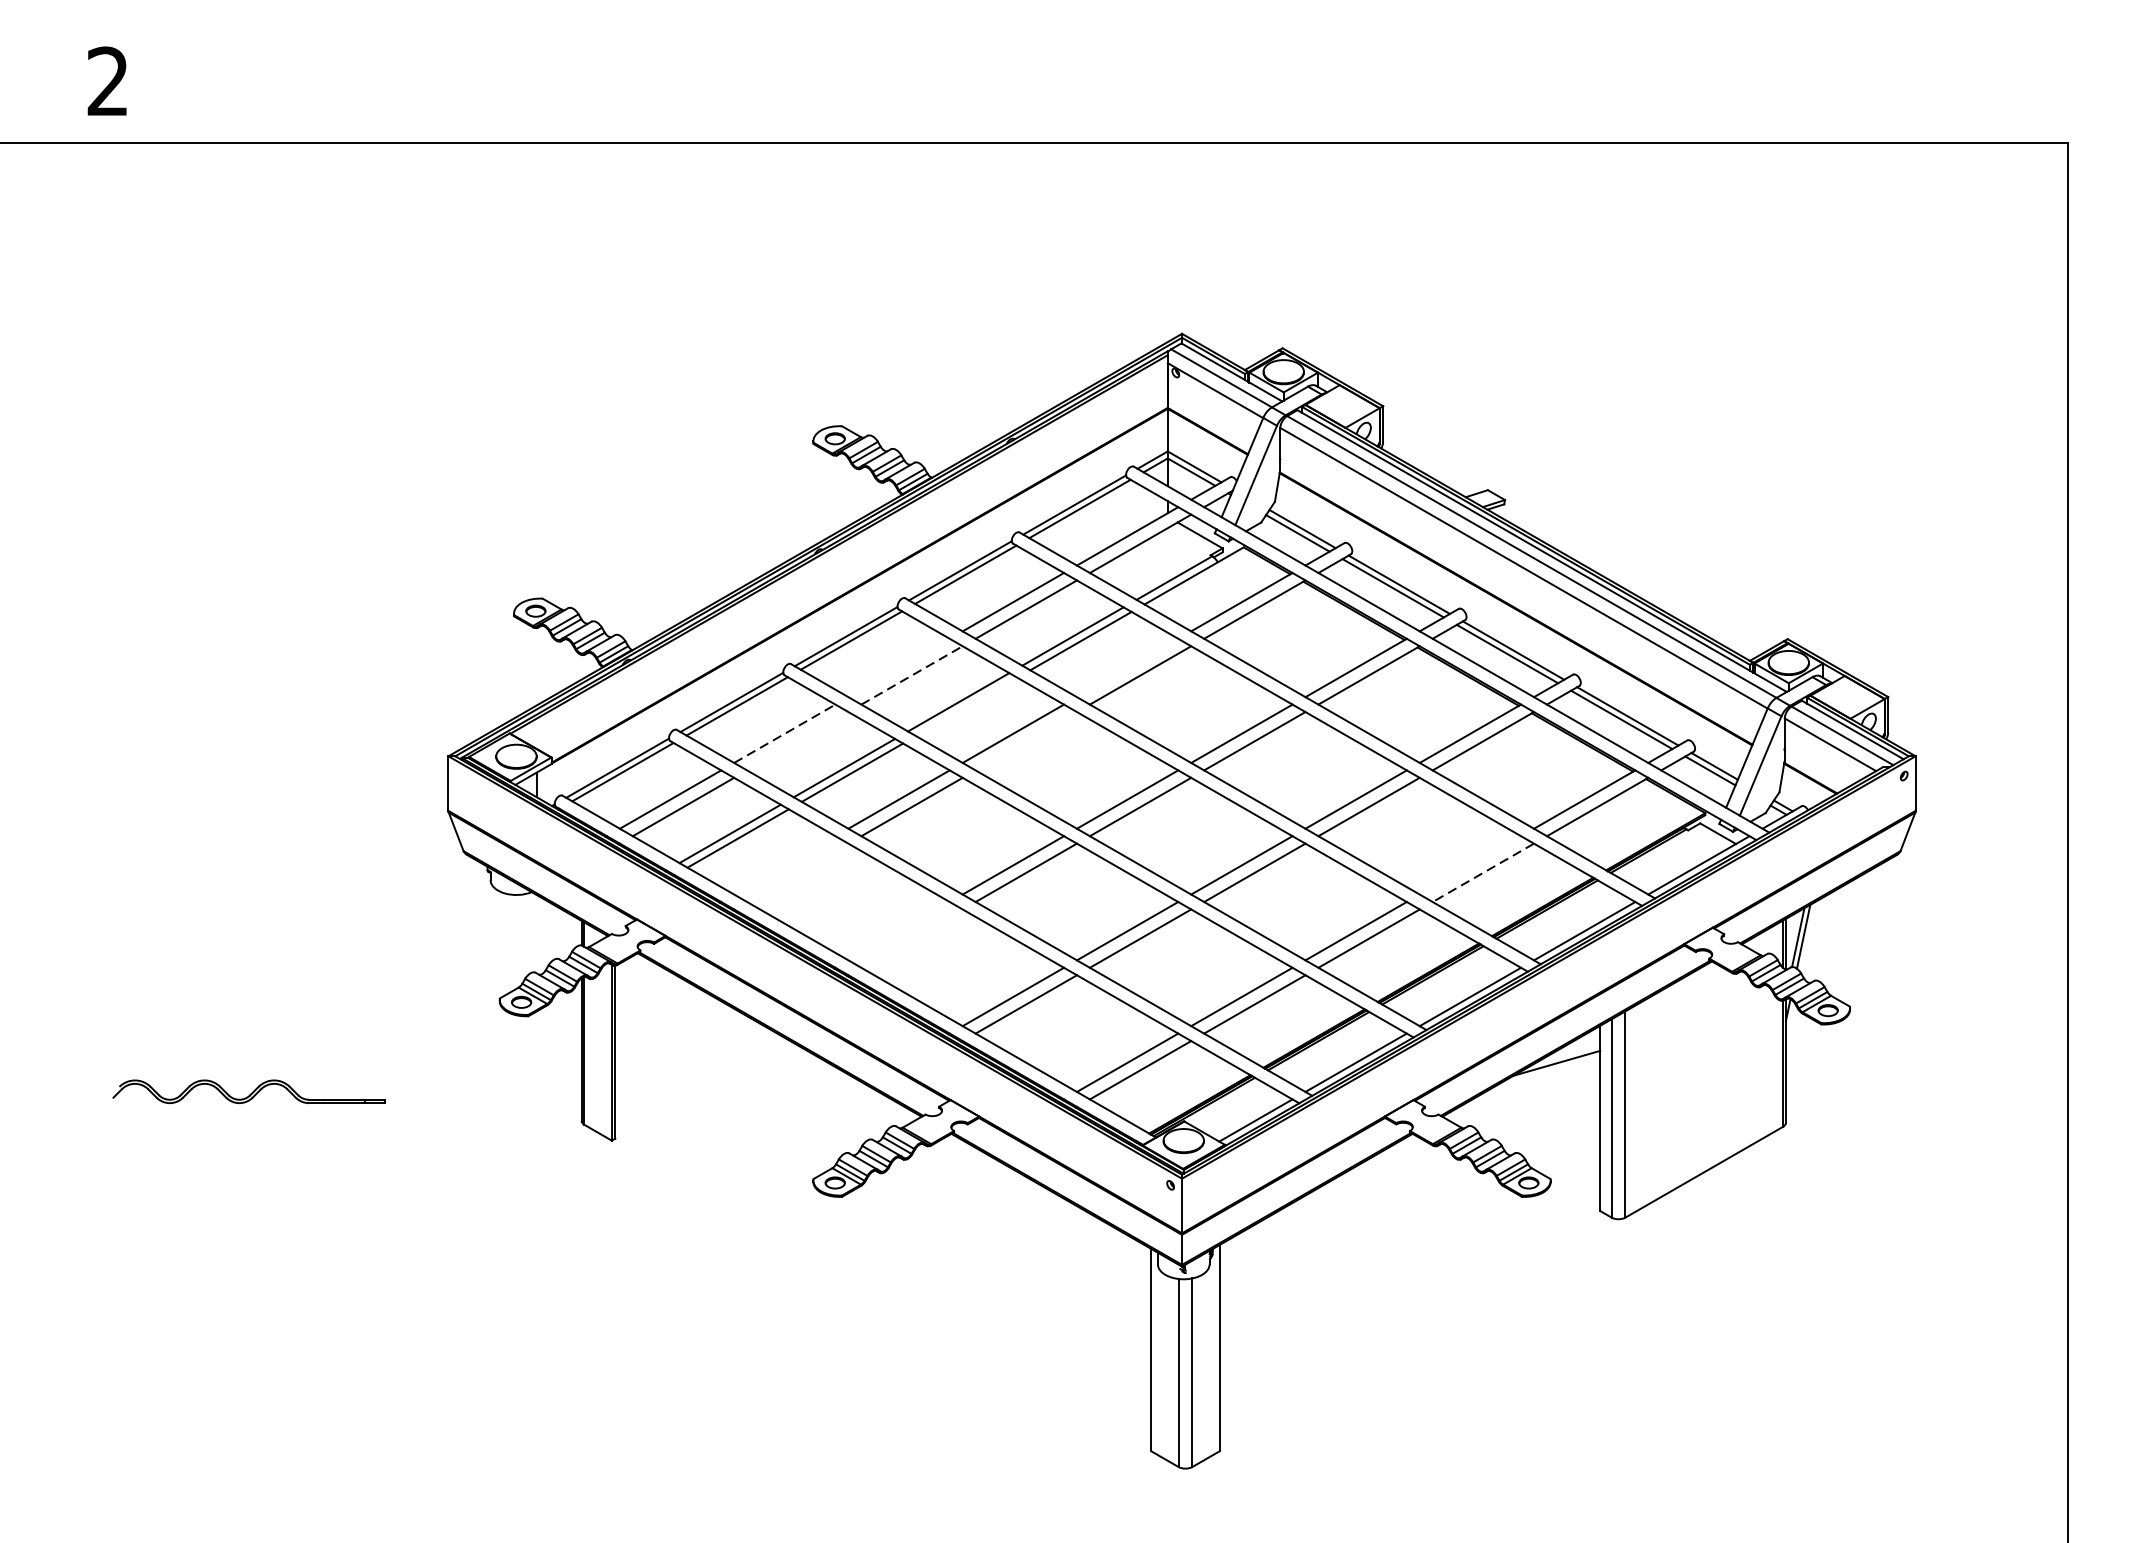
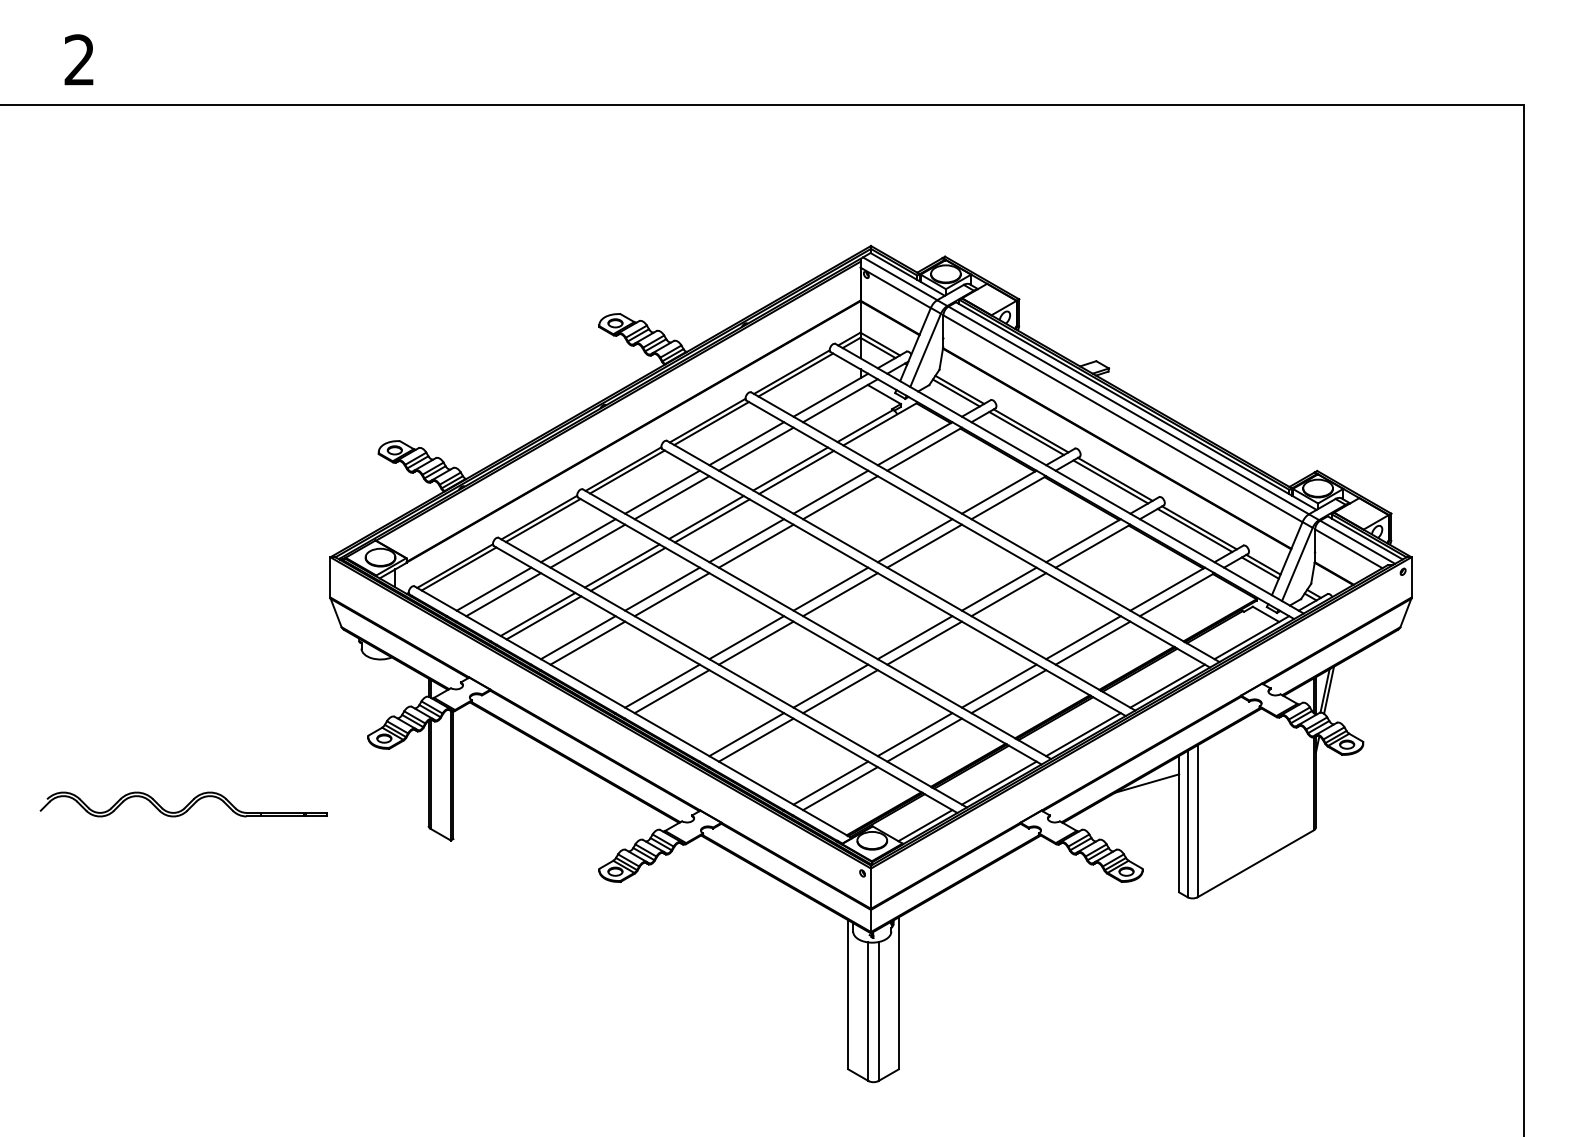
line: (899, 667) -> (662, 491), added
line: (1127, 667) -> (830, 491), added
line: (912, 675) -> (672, 497), dashed -> solid
line: (966, 706) -> (712, 520), added
line: (785, 733) -> (578, 540), dashed -> solid
line: (797, 740) -> (587, 545), added
line: (1025, 740) -> (755, 545), added
line: (783, 865) -> (577, 637), added
line: (1470, 865) -> (1083, 637), added
line: (797, 871) -> (587, 642), added
line: (1482, 873) -> (1092, 643), dashed -> solid
line: (899, 930) -> (662, 685), added
line: (911, 938) -> (671, 691), added
part: (249, 1091) -> (183, 804), size x1.43

